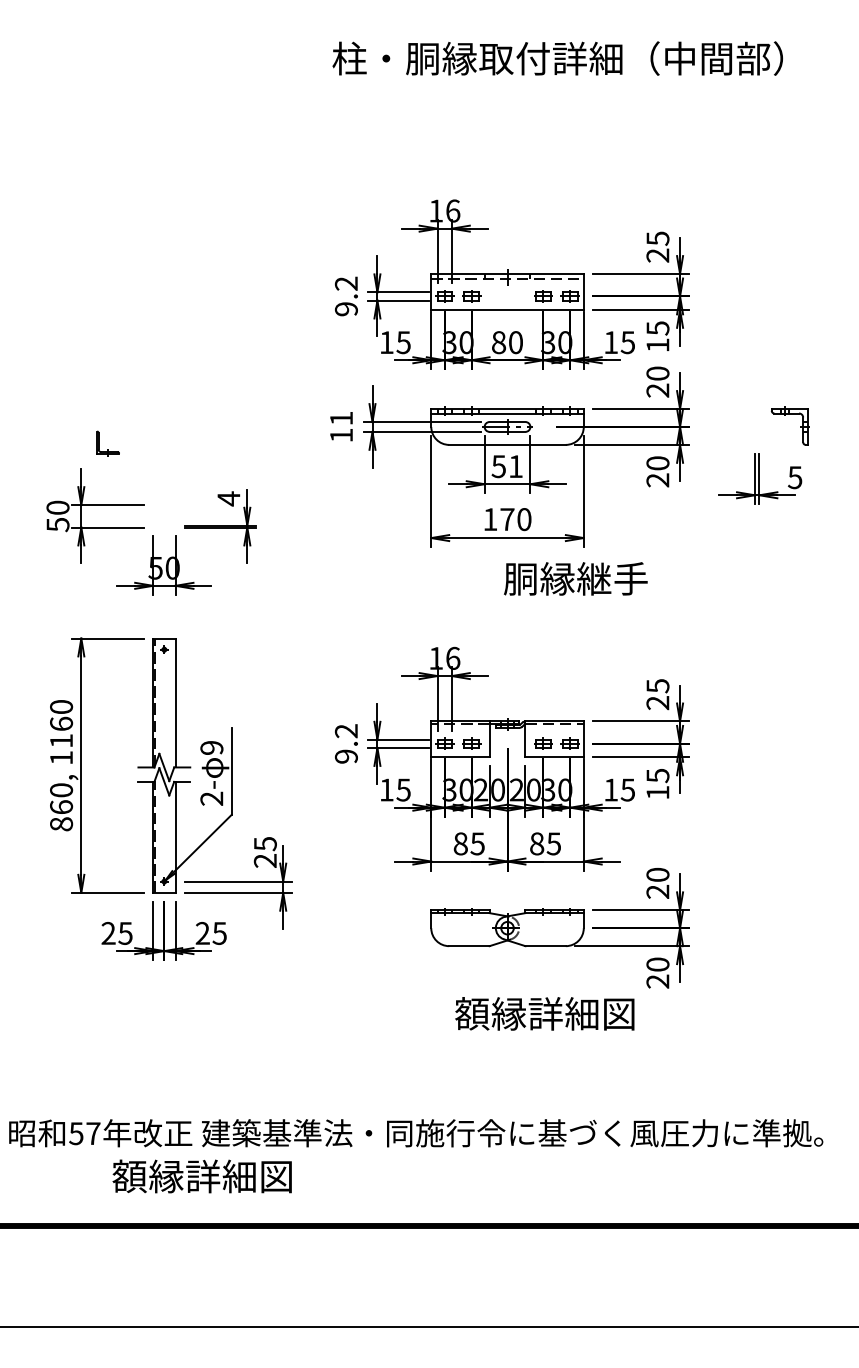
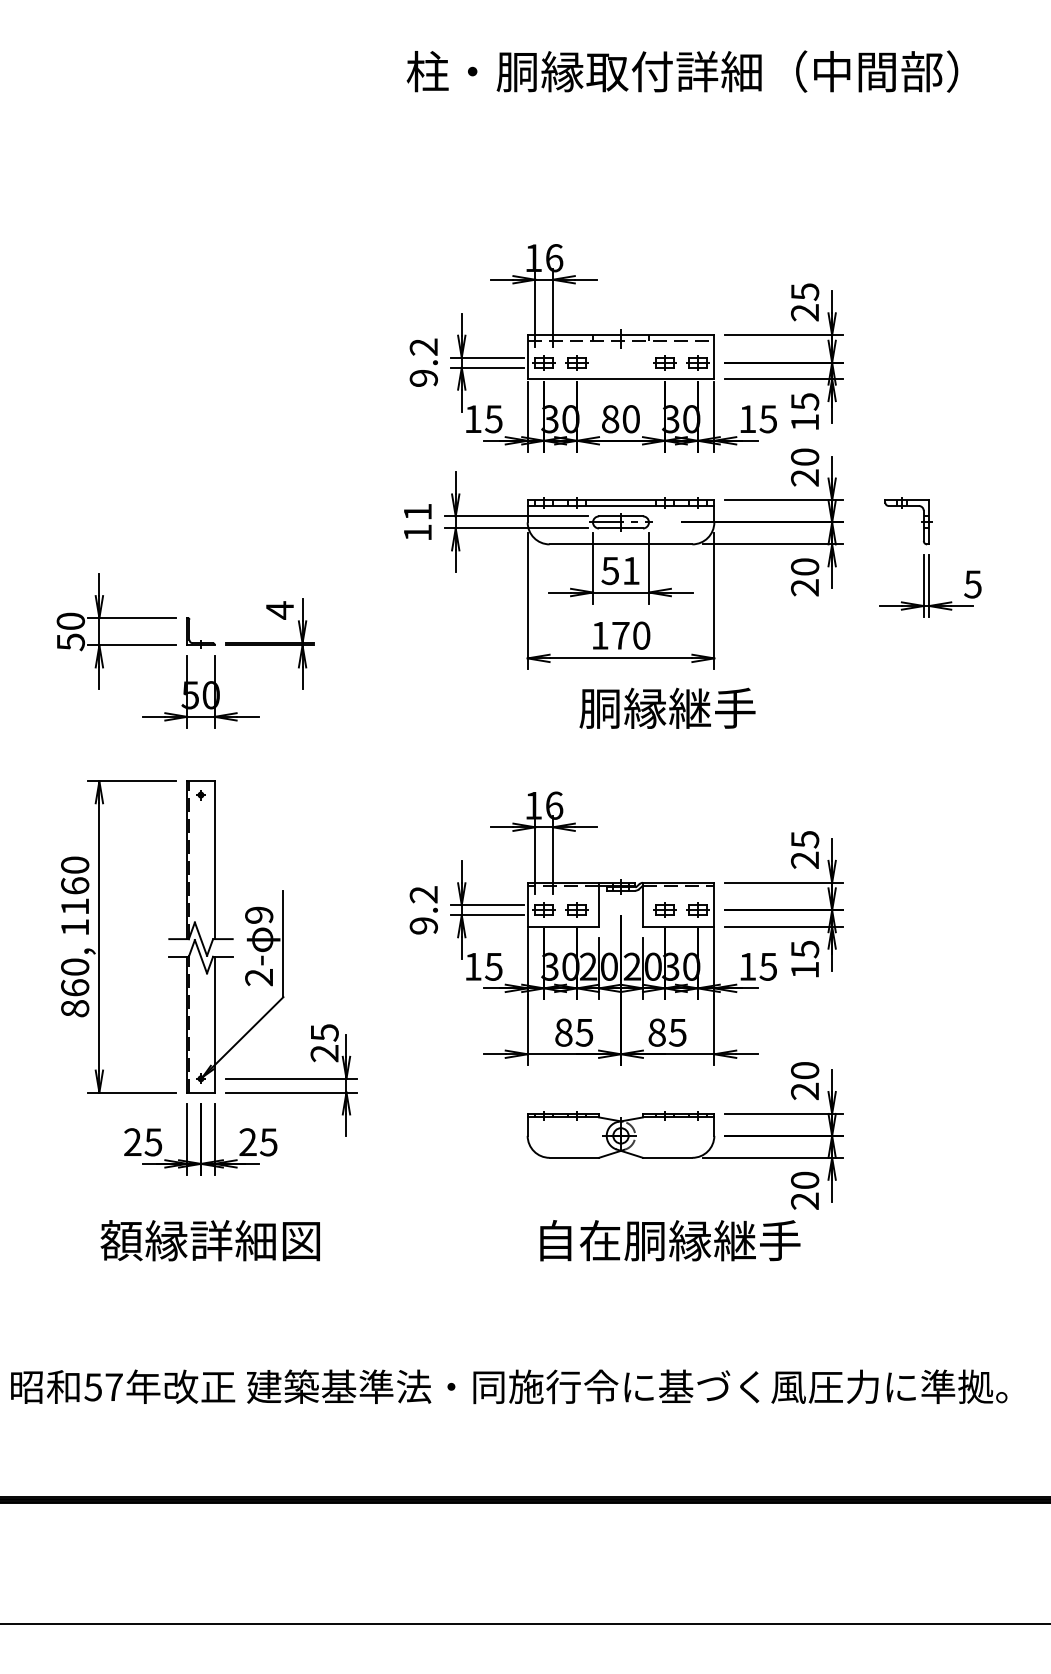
part: (801, 426) -> (921, 521), moved
part: (107, 449) -> (200, 640), moved
text: (575, 578) -> (667, 707), moved
text: (547, 1013) -> (670, 1240), 額縁詳細図 -> 自在胴縁継手
text: (201, 1176) -> (209, 1240), moved

